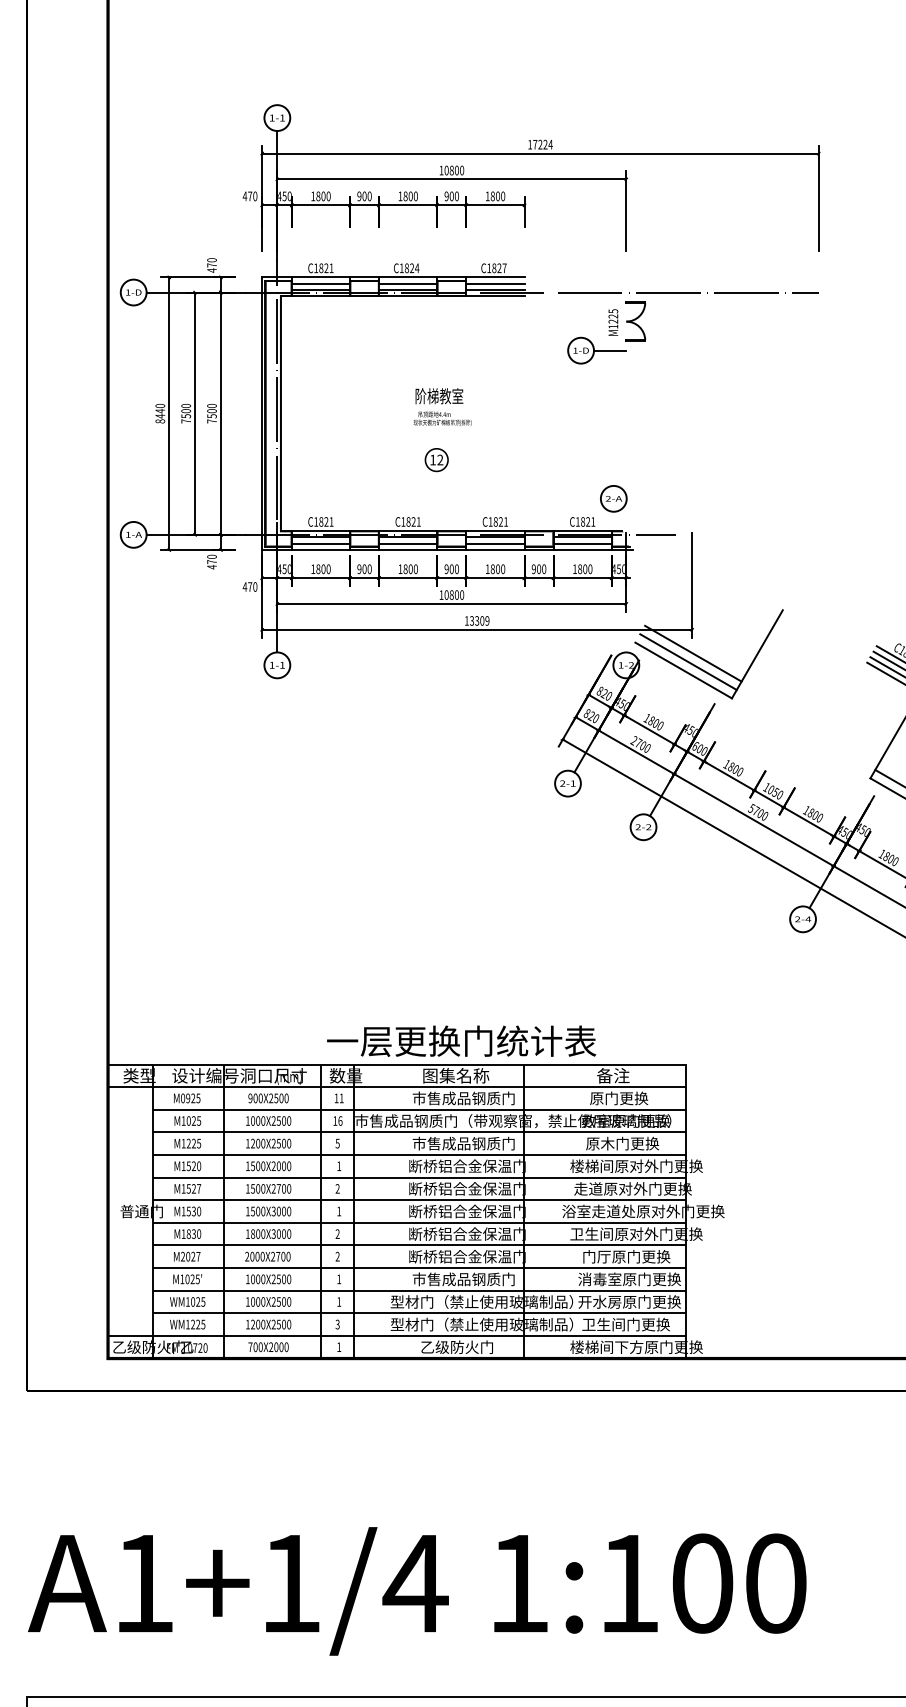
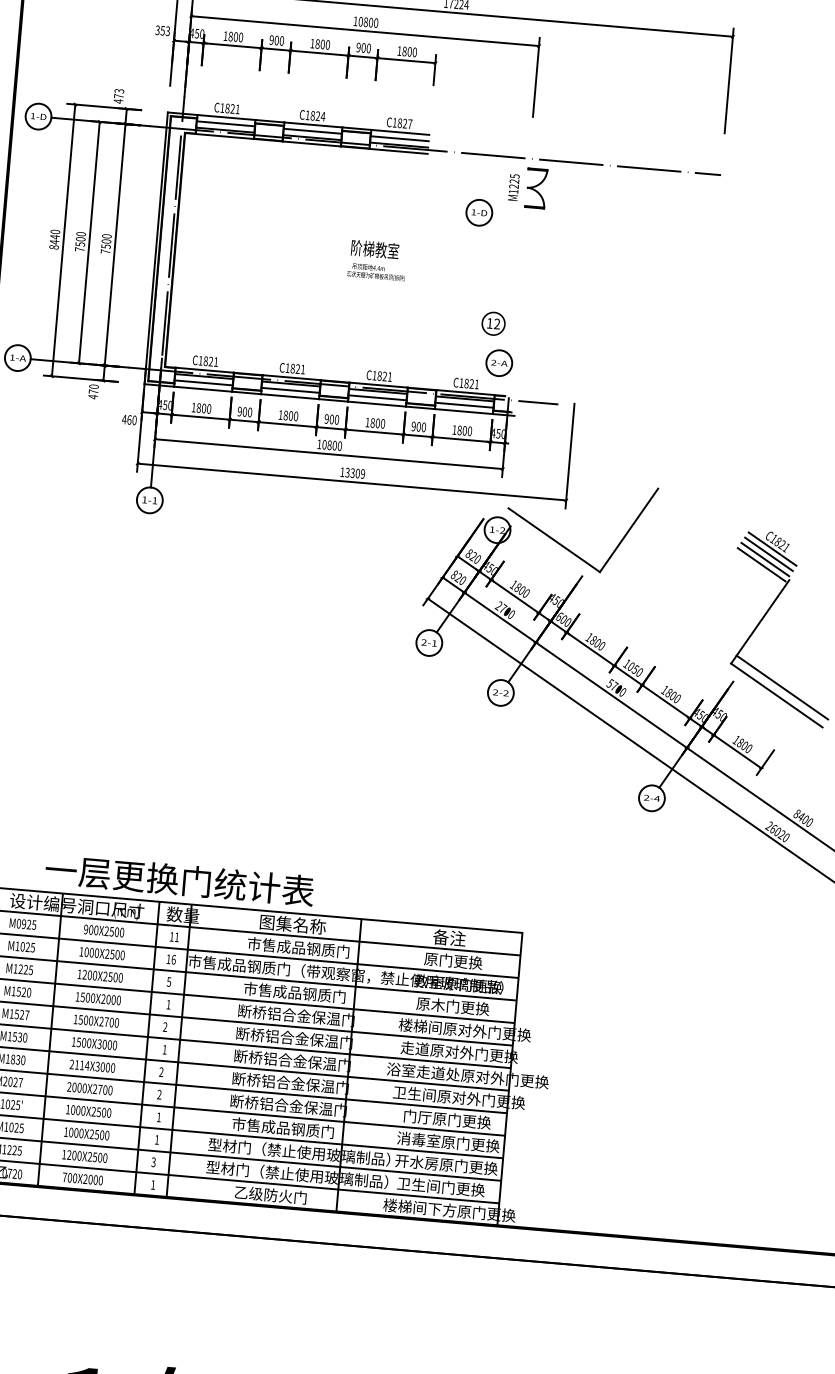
text: (249, 196) -> (162, 30), 470 -> 353
text: (211, 260) -> (118, 91), 470 -> 473
line: (610, 350) -> (508, 215), removed
text: (442, 406) -> (377, 260), moved
text: (436, 460) -> (493, 324), moved
text: (250, 586) -> (129, 419), 470 -> 460
line: (693, 653) -> (565, 524), removed
line: (688, 662) -> (559, 532), removed
text: (461, 1040) -> (179, 879), moved
text: (255, 1233) -> (79, 1064), 1800X3000 -> 2114X3000

